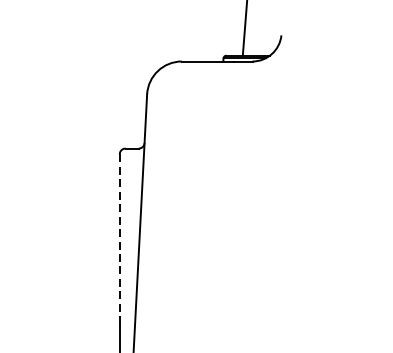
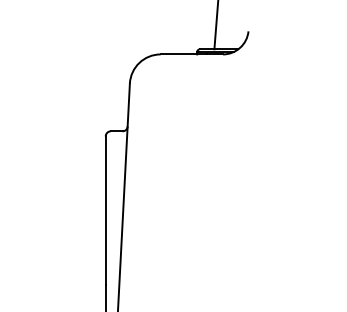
line: (119, 239) -> (105, 211), dashed -> solid

